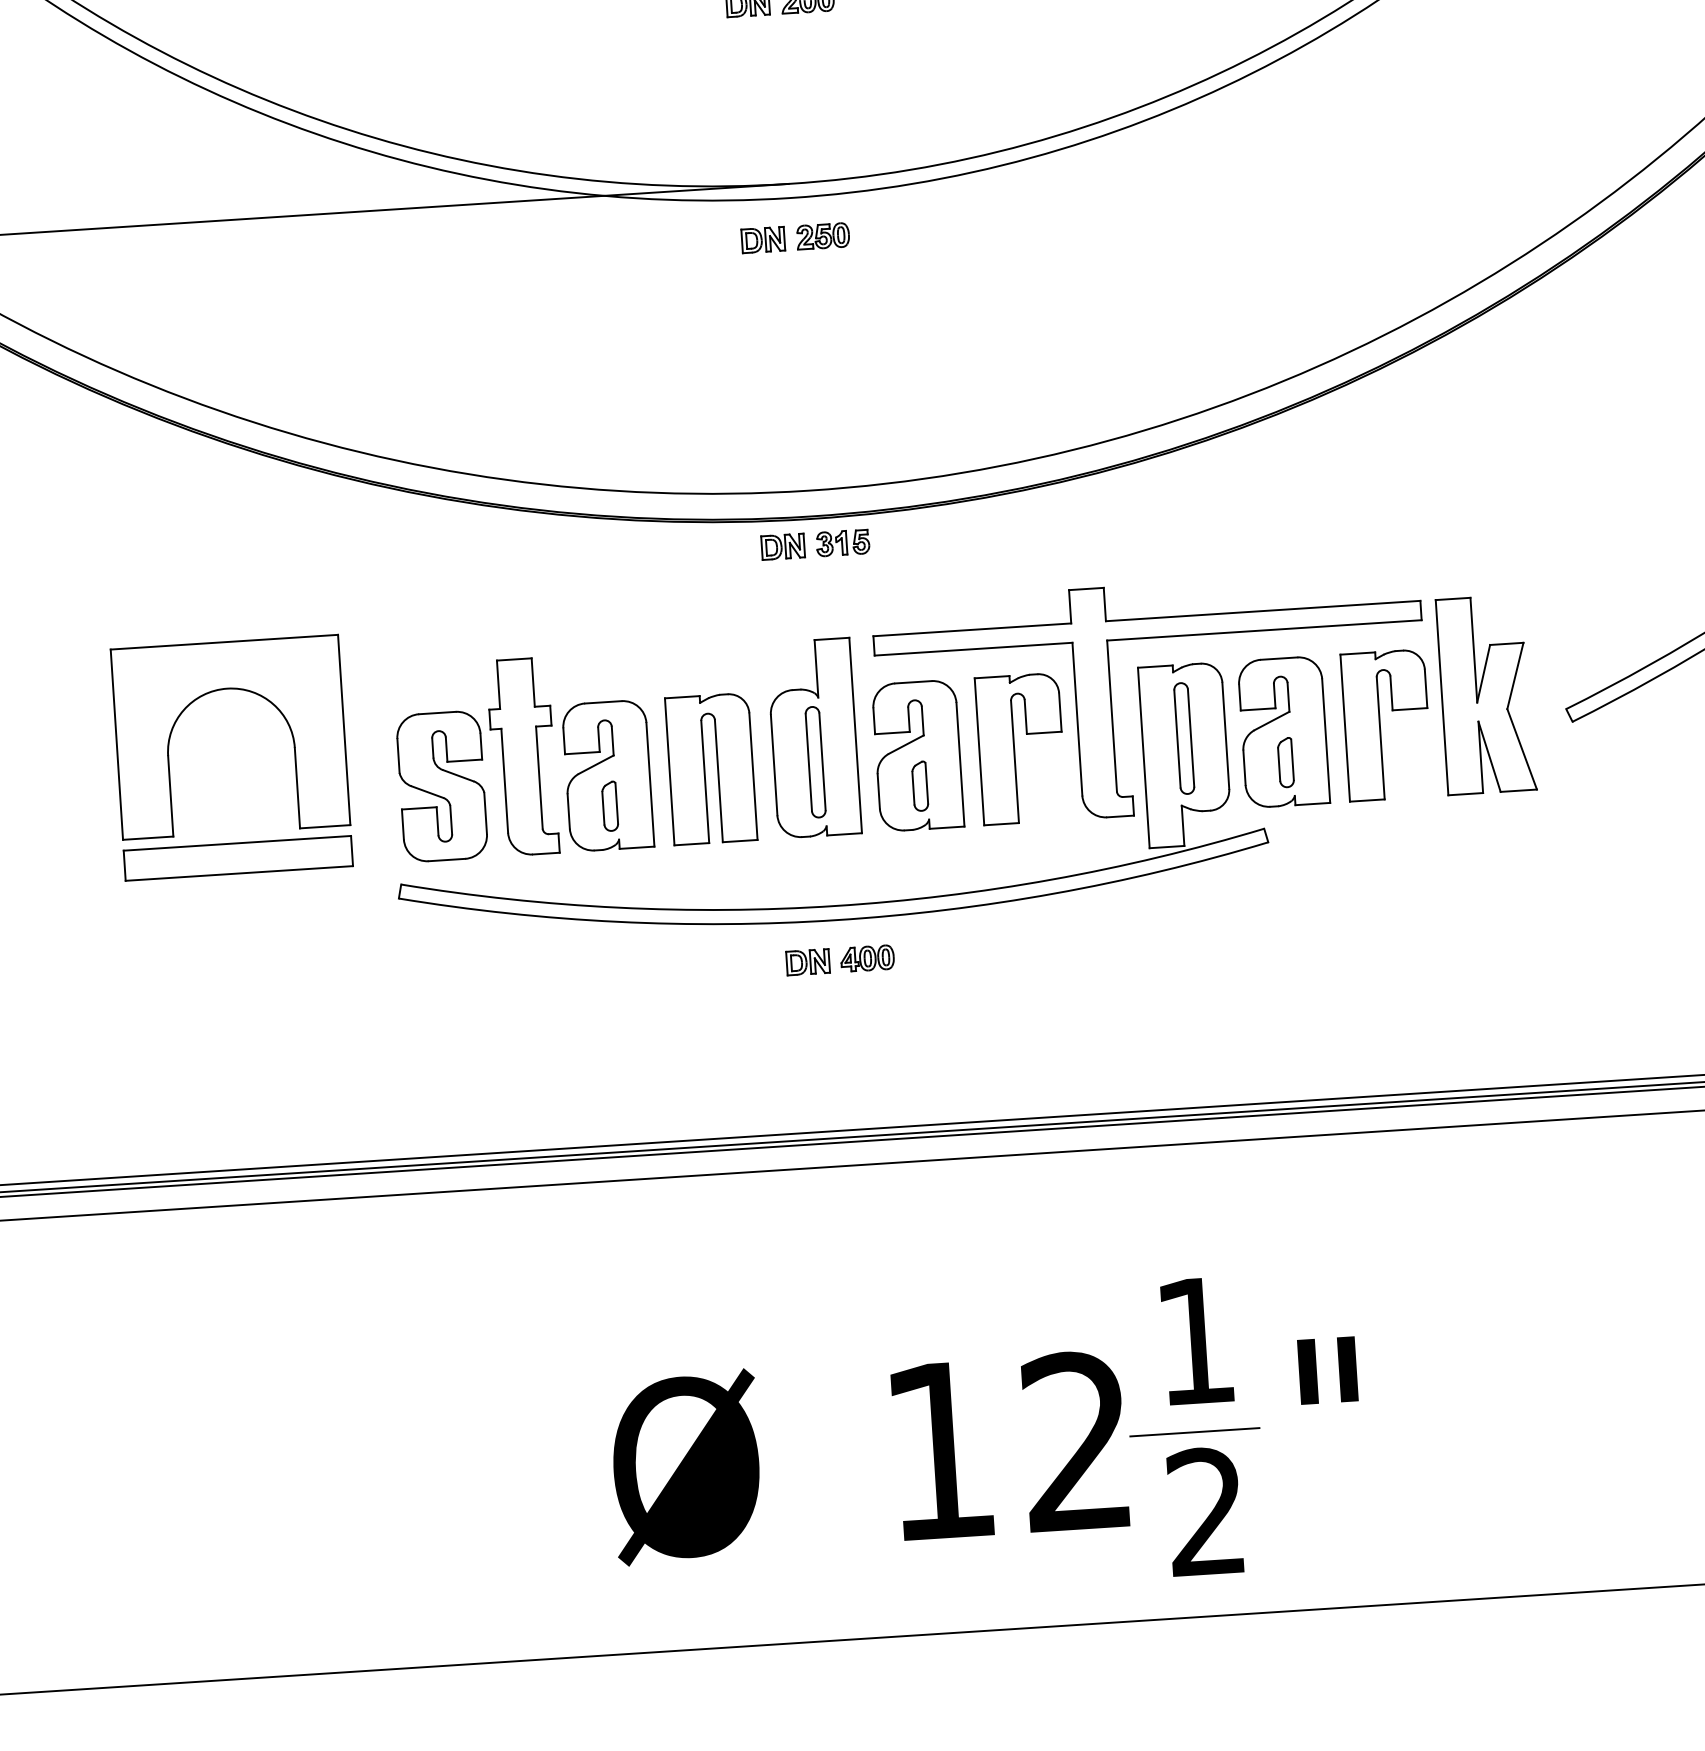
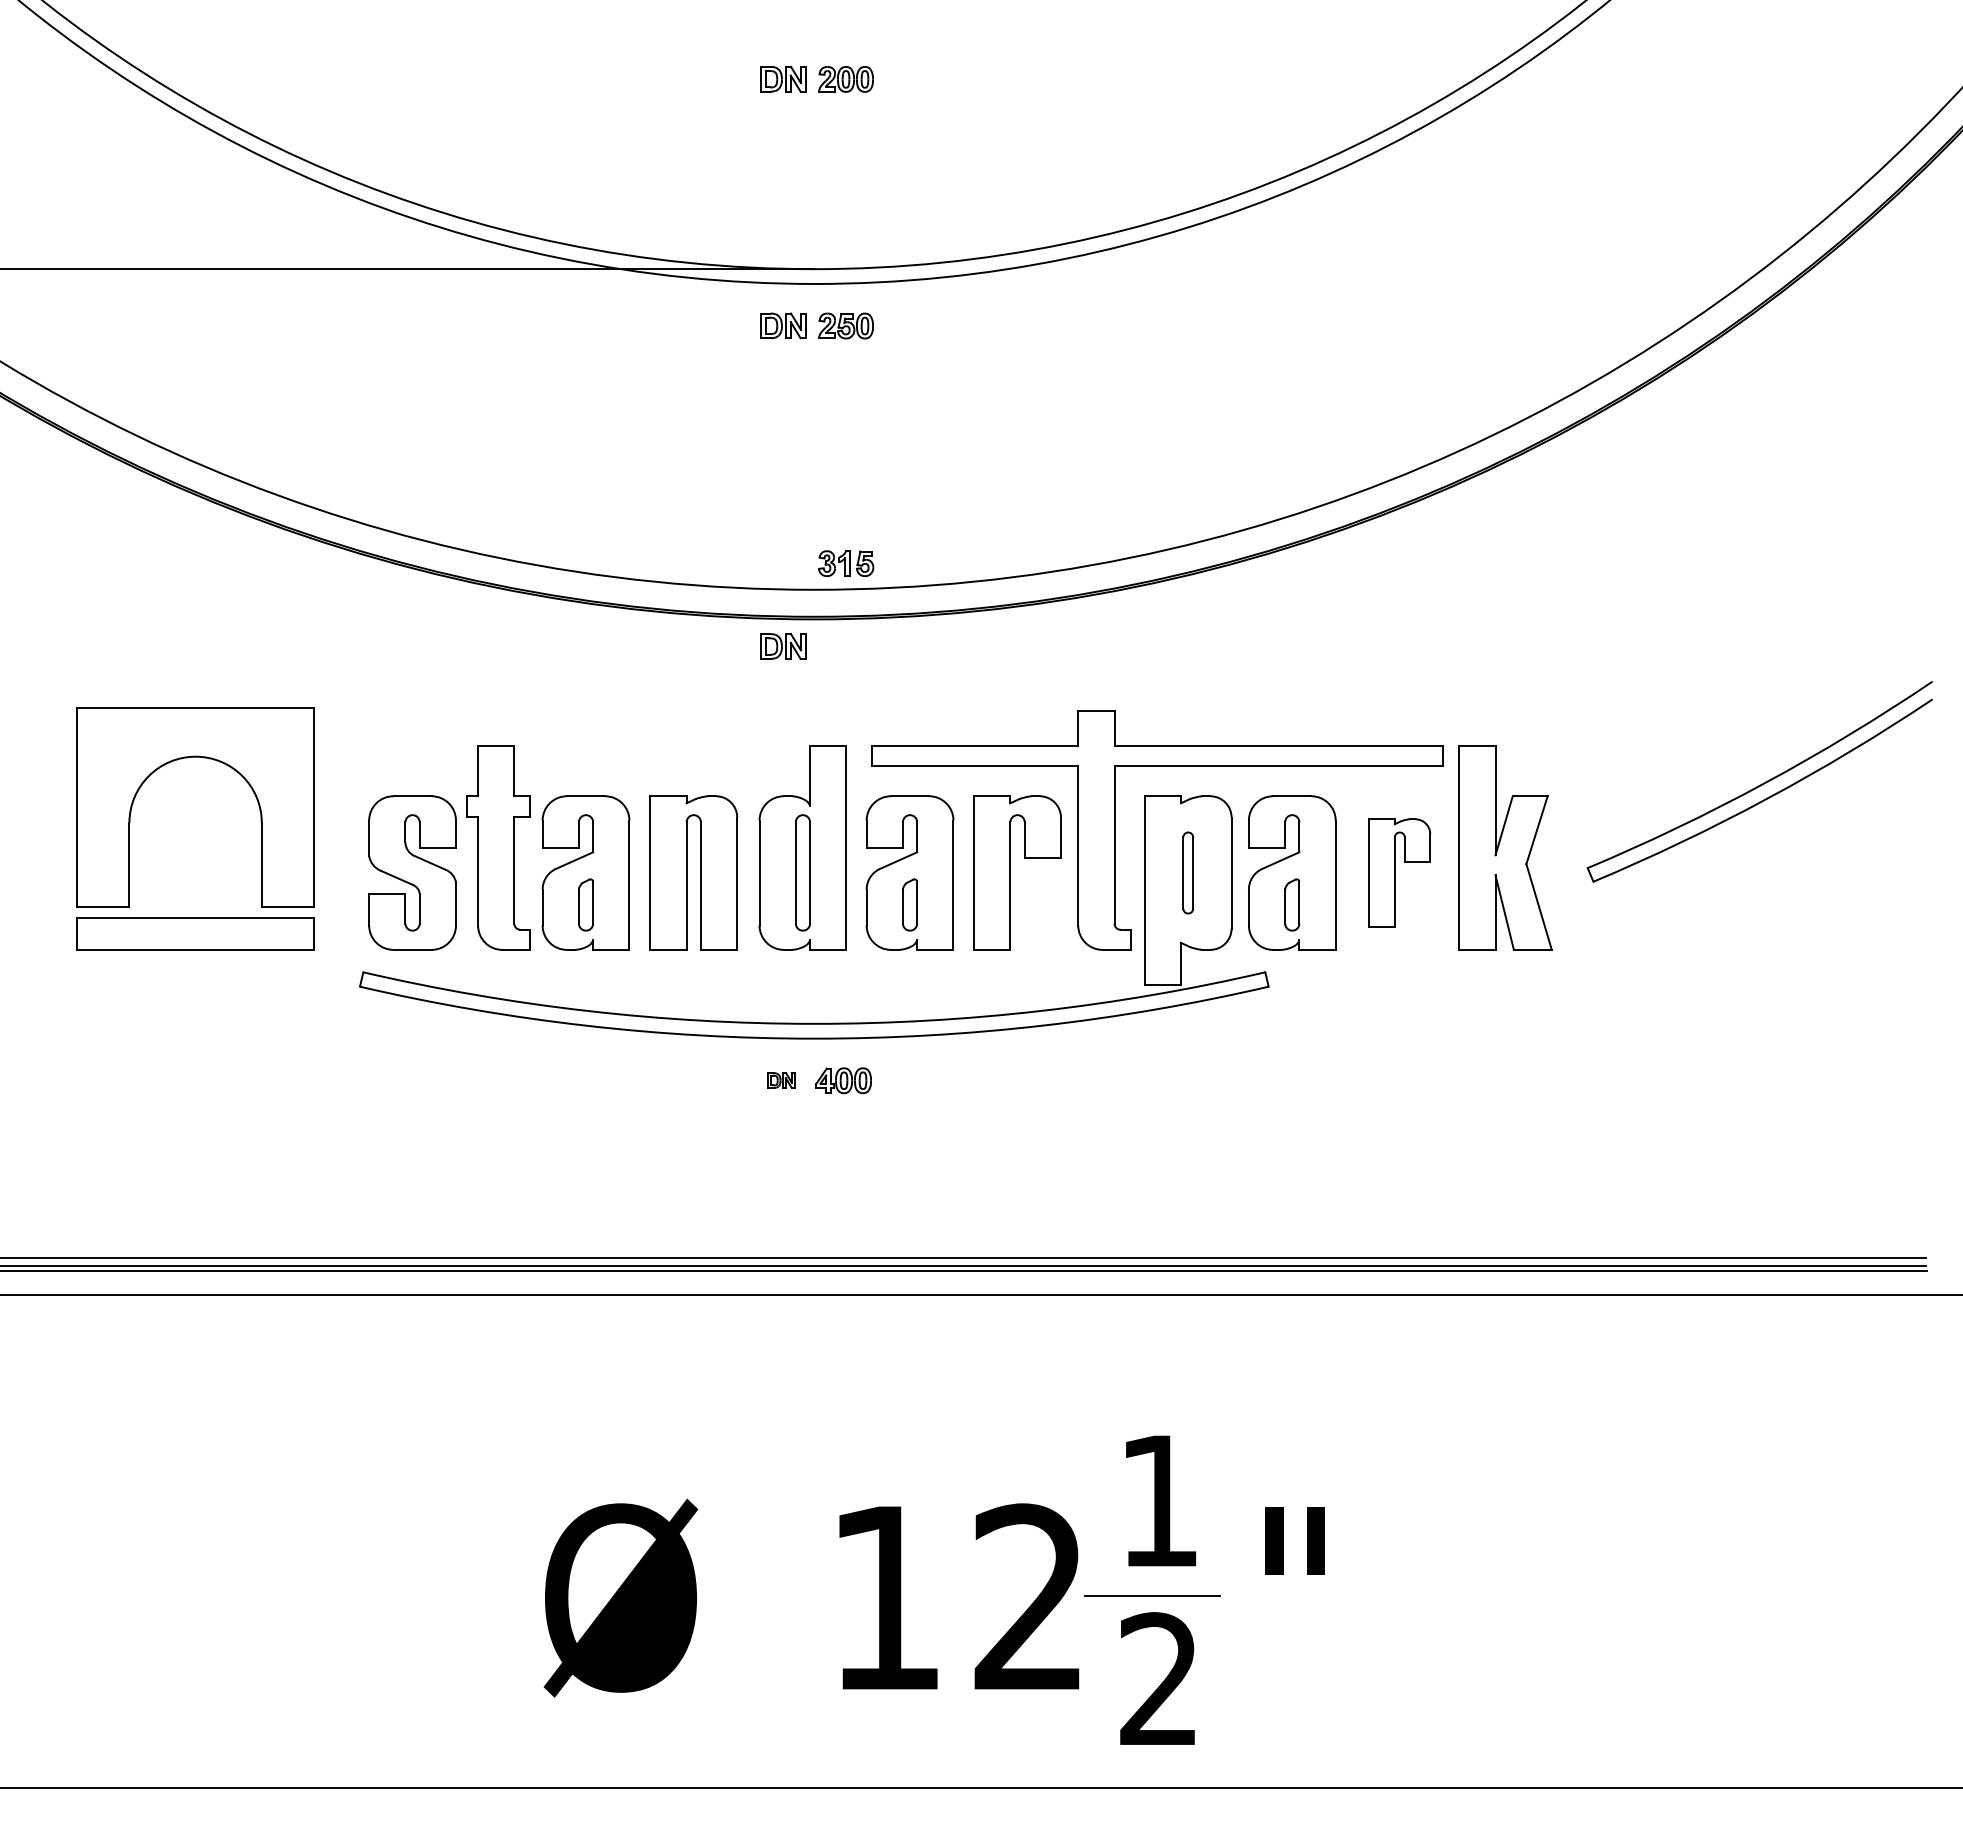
part: (843, 542) -> (846, 563), moved
part: (1386, 724) -> (1399, 872), size x0.7
part: (1184, 738) -> (1188, 872), size x0.7
part: (808, 962) -> (781, 1080), size x0.6

